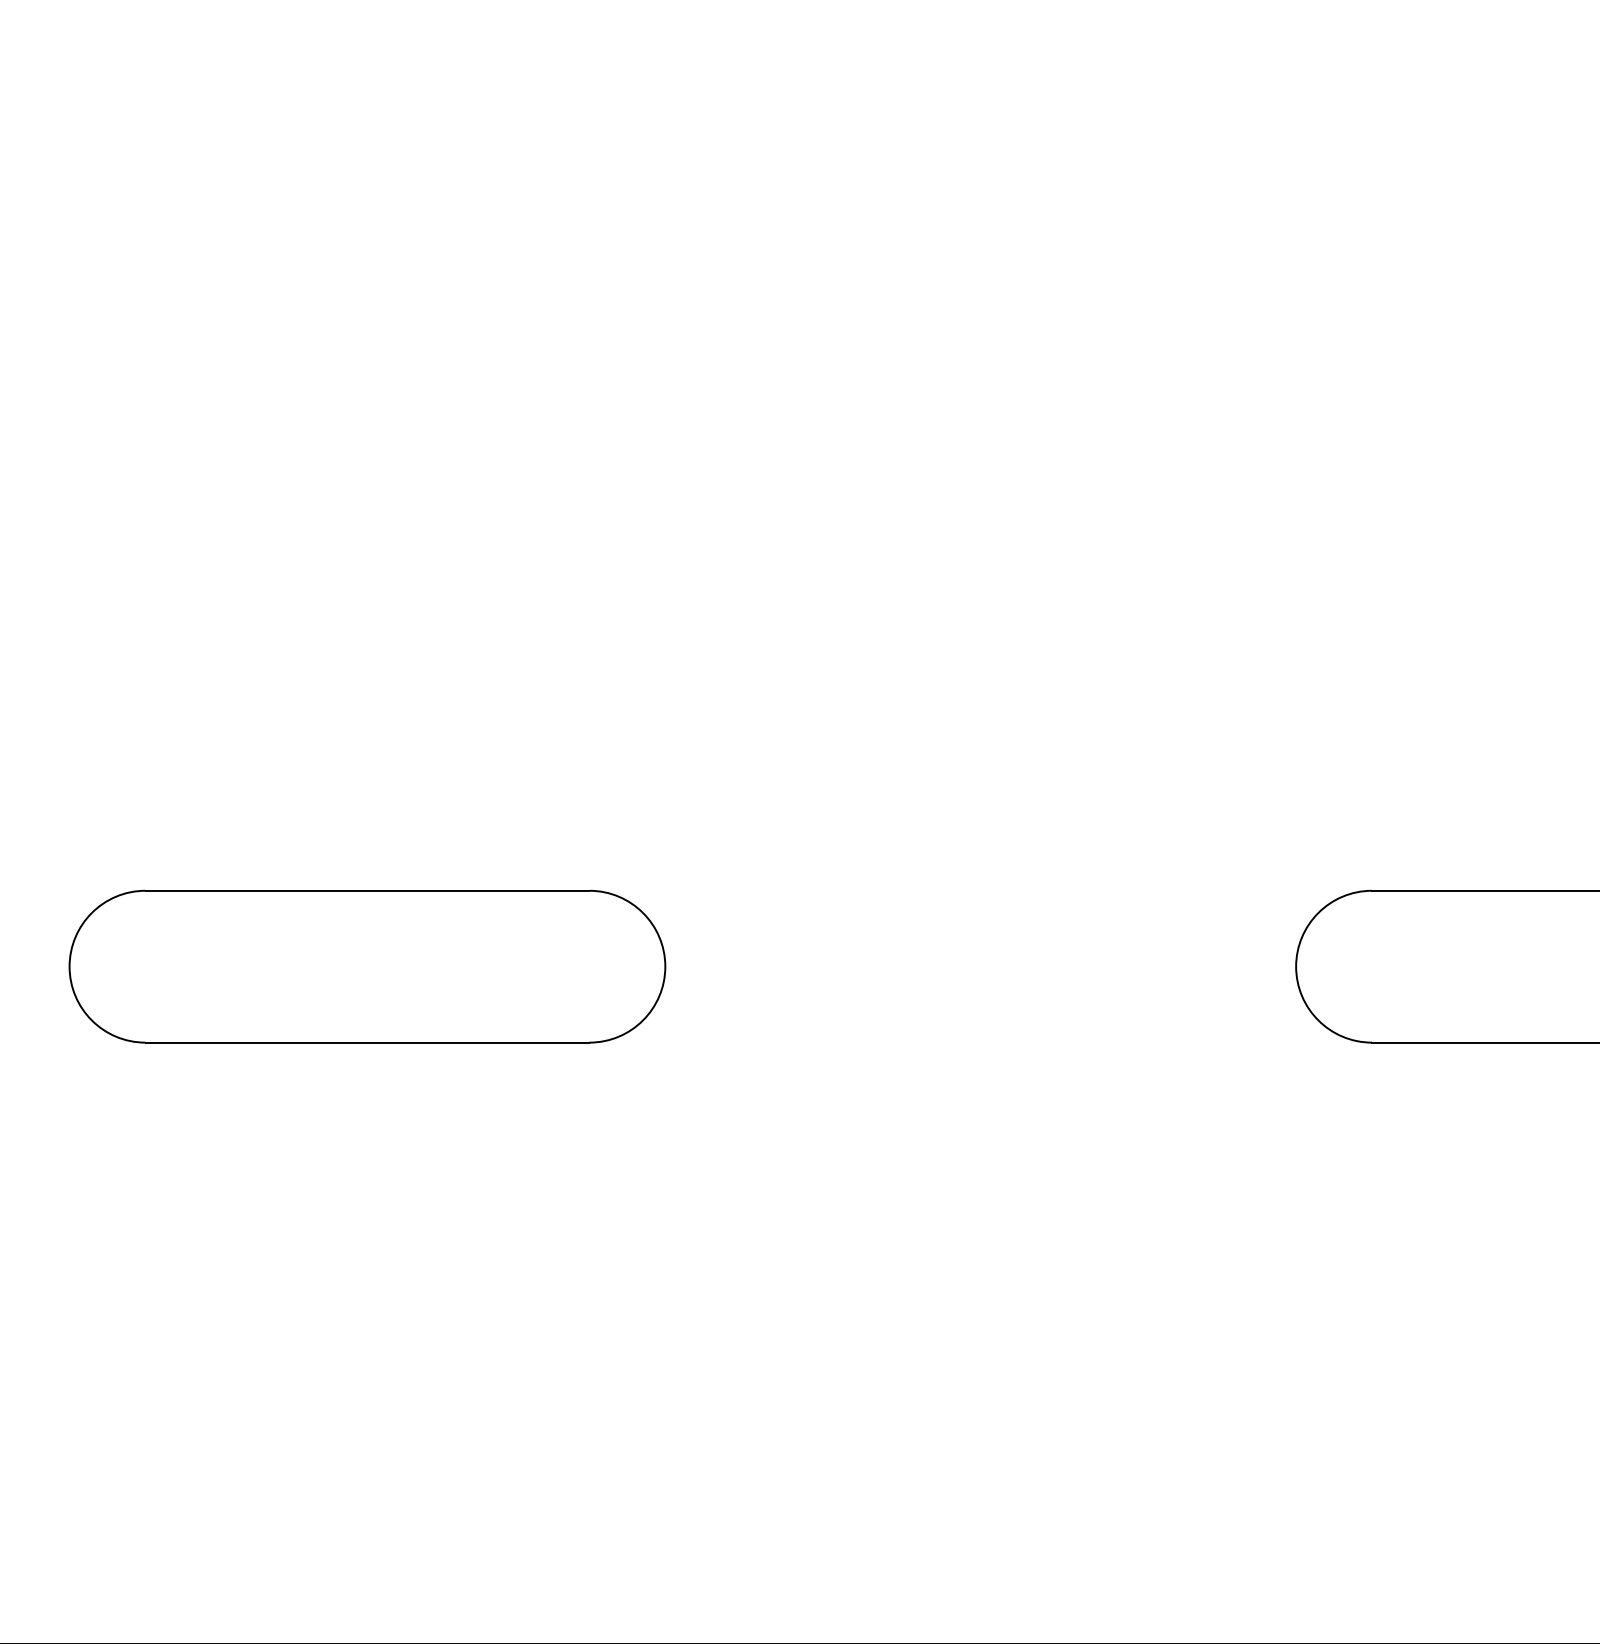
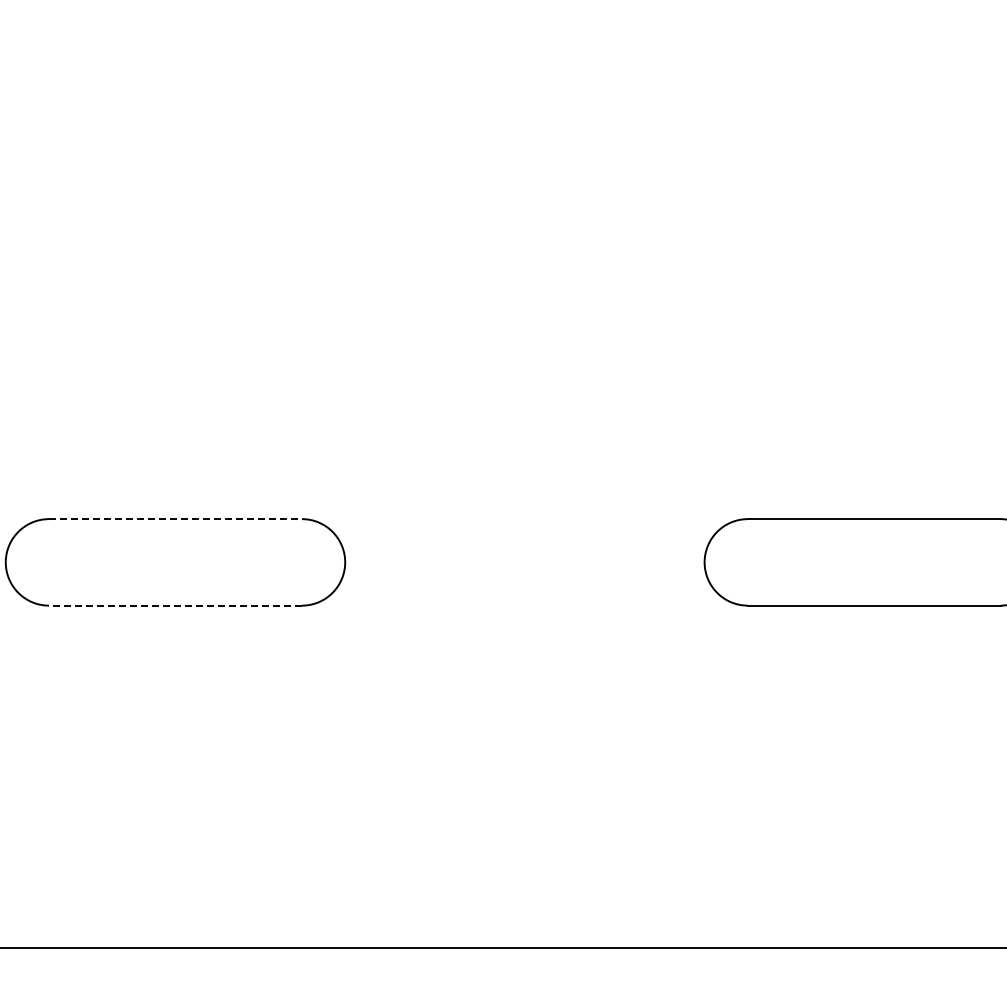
line: (367, 891) -> (175, 519), solid -> dashed
line: (365, 1042) -> (174, 605), solid -> dashed

